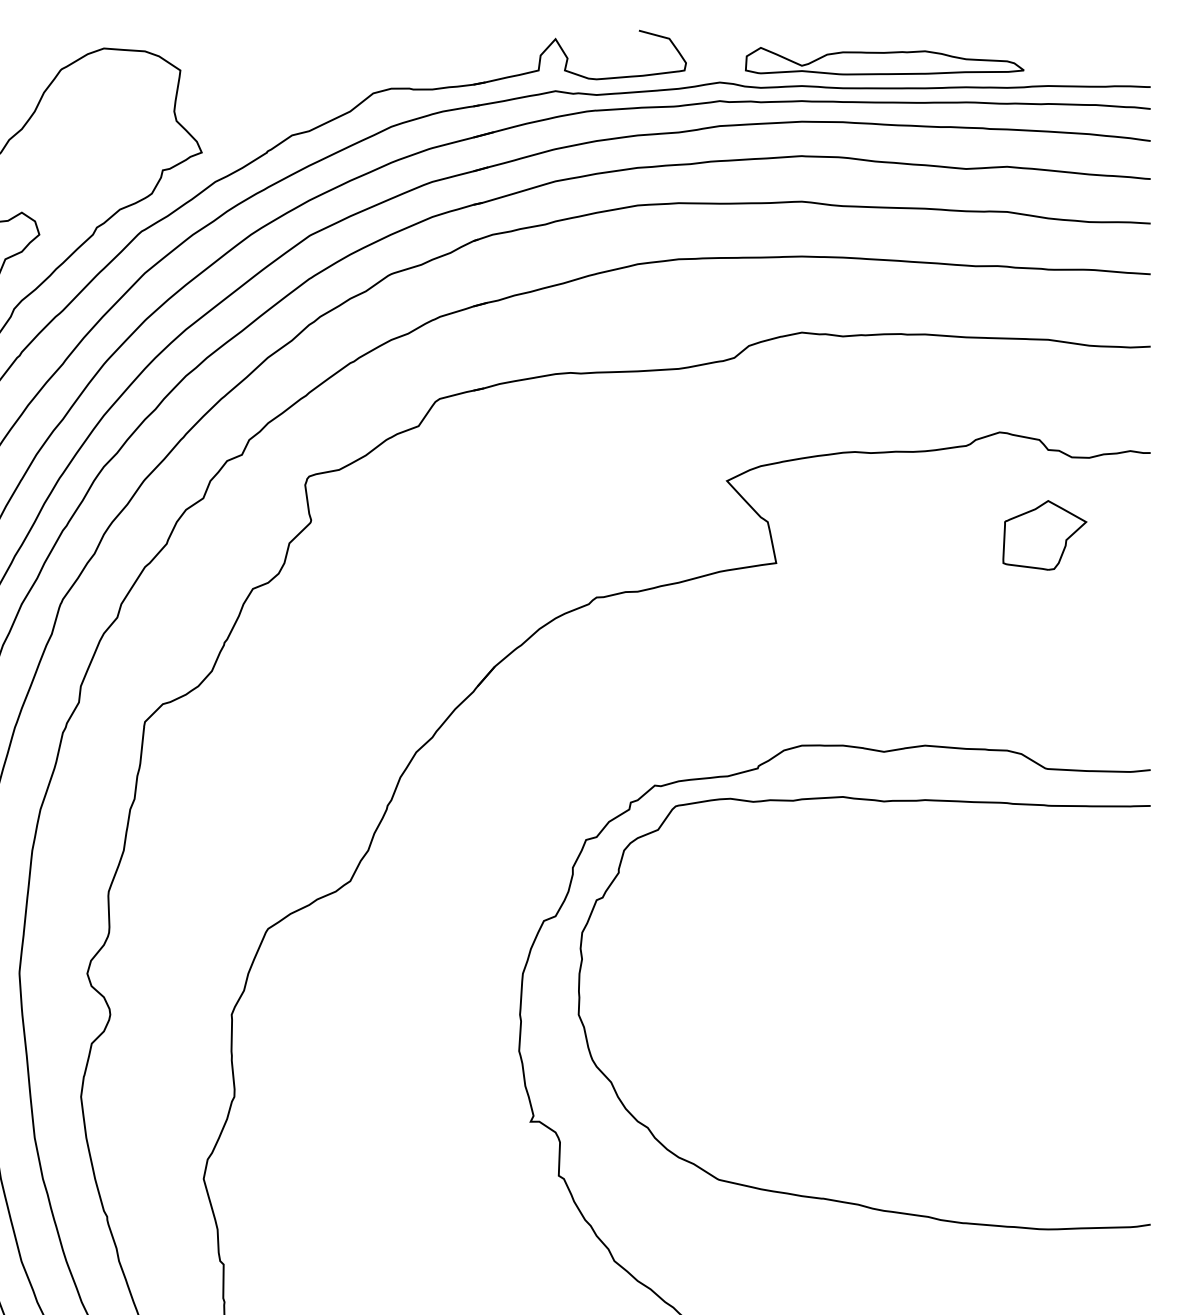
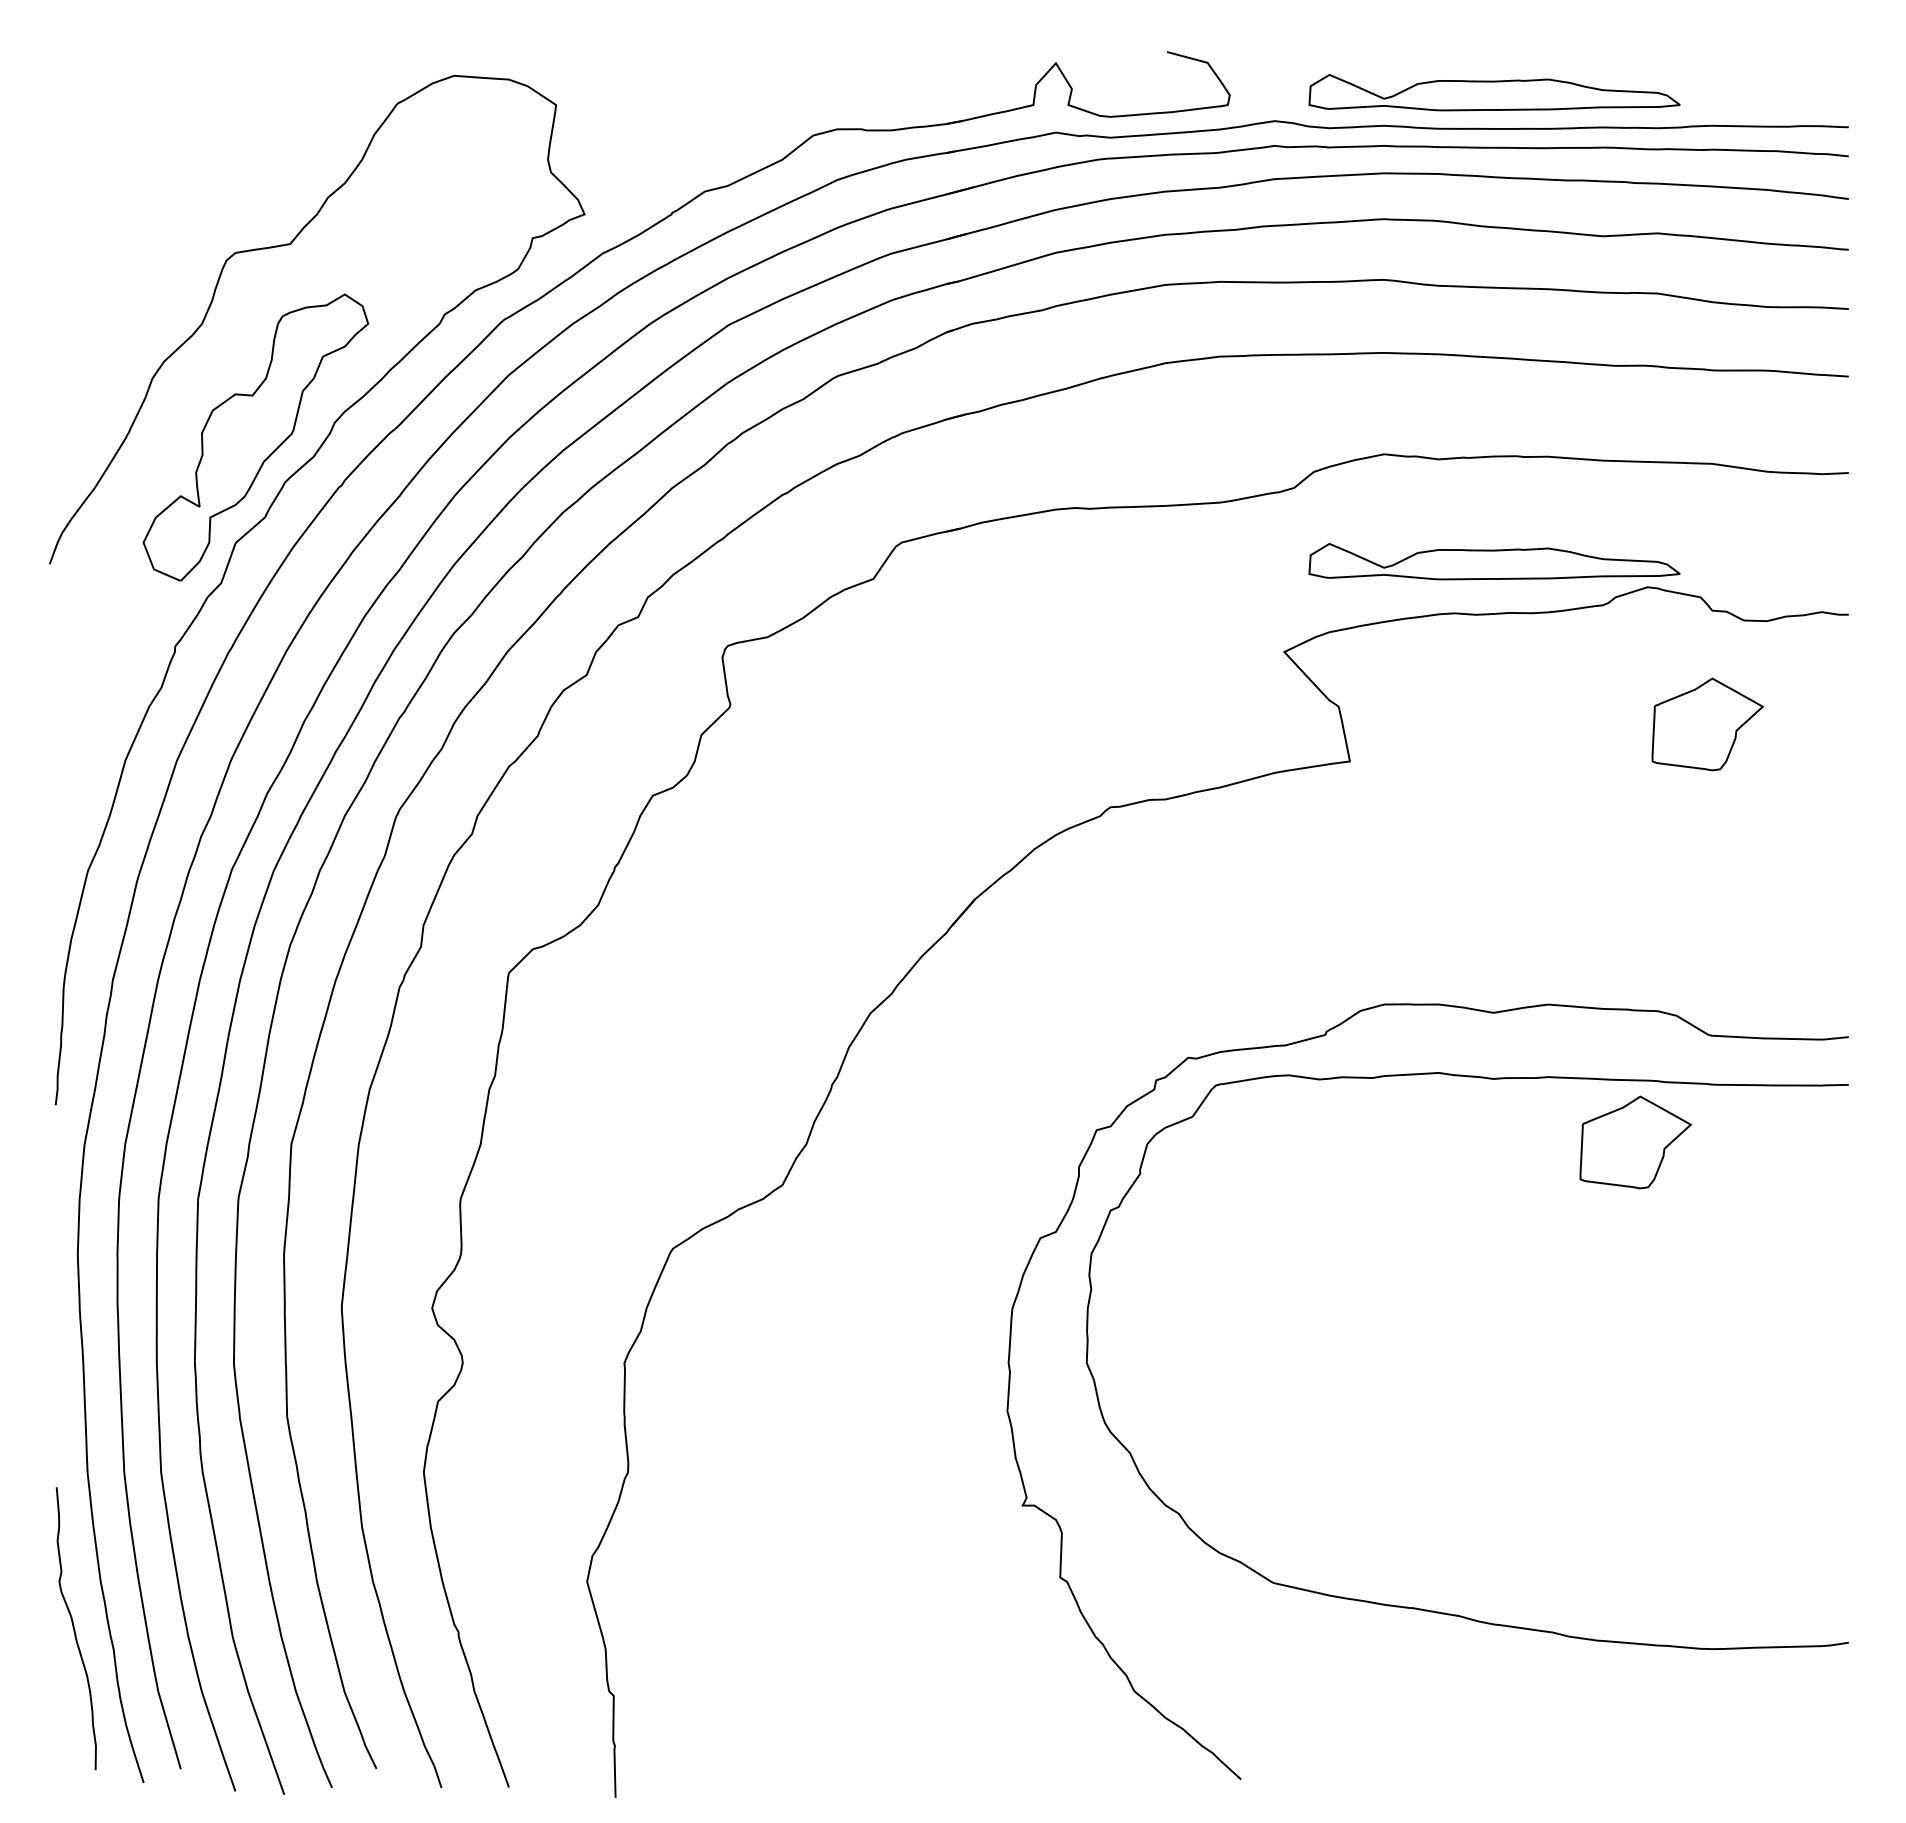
part: (884, 413) -> (1494, 561), added
part: (990, 849) -> (1635, 1142), added

